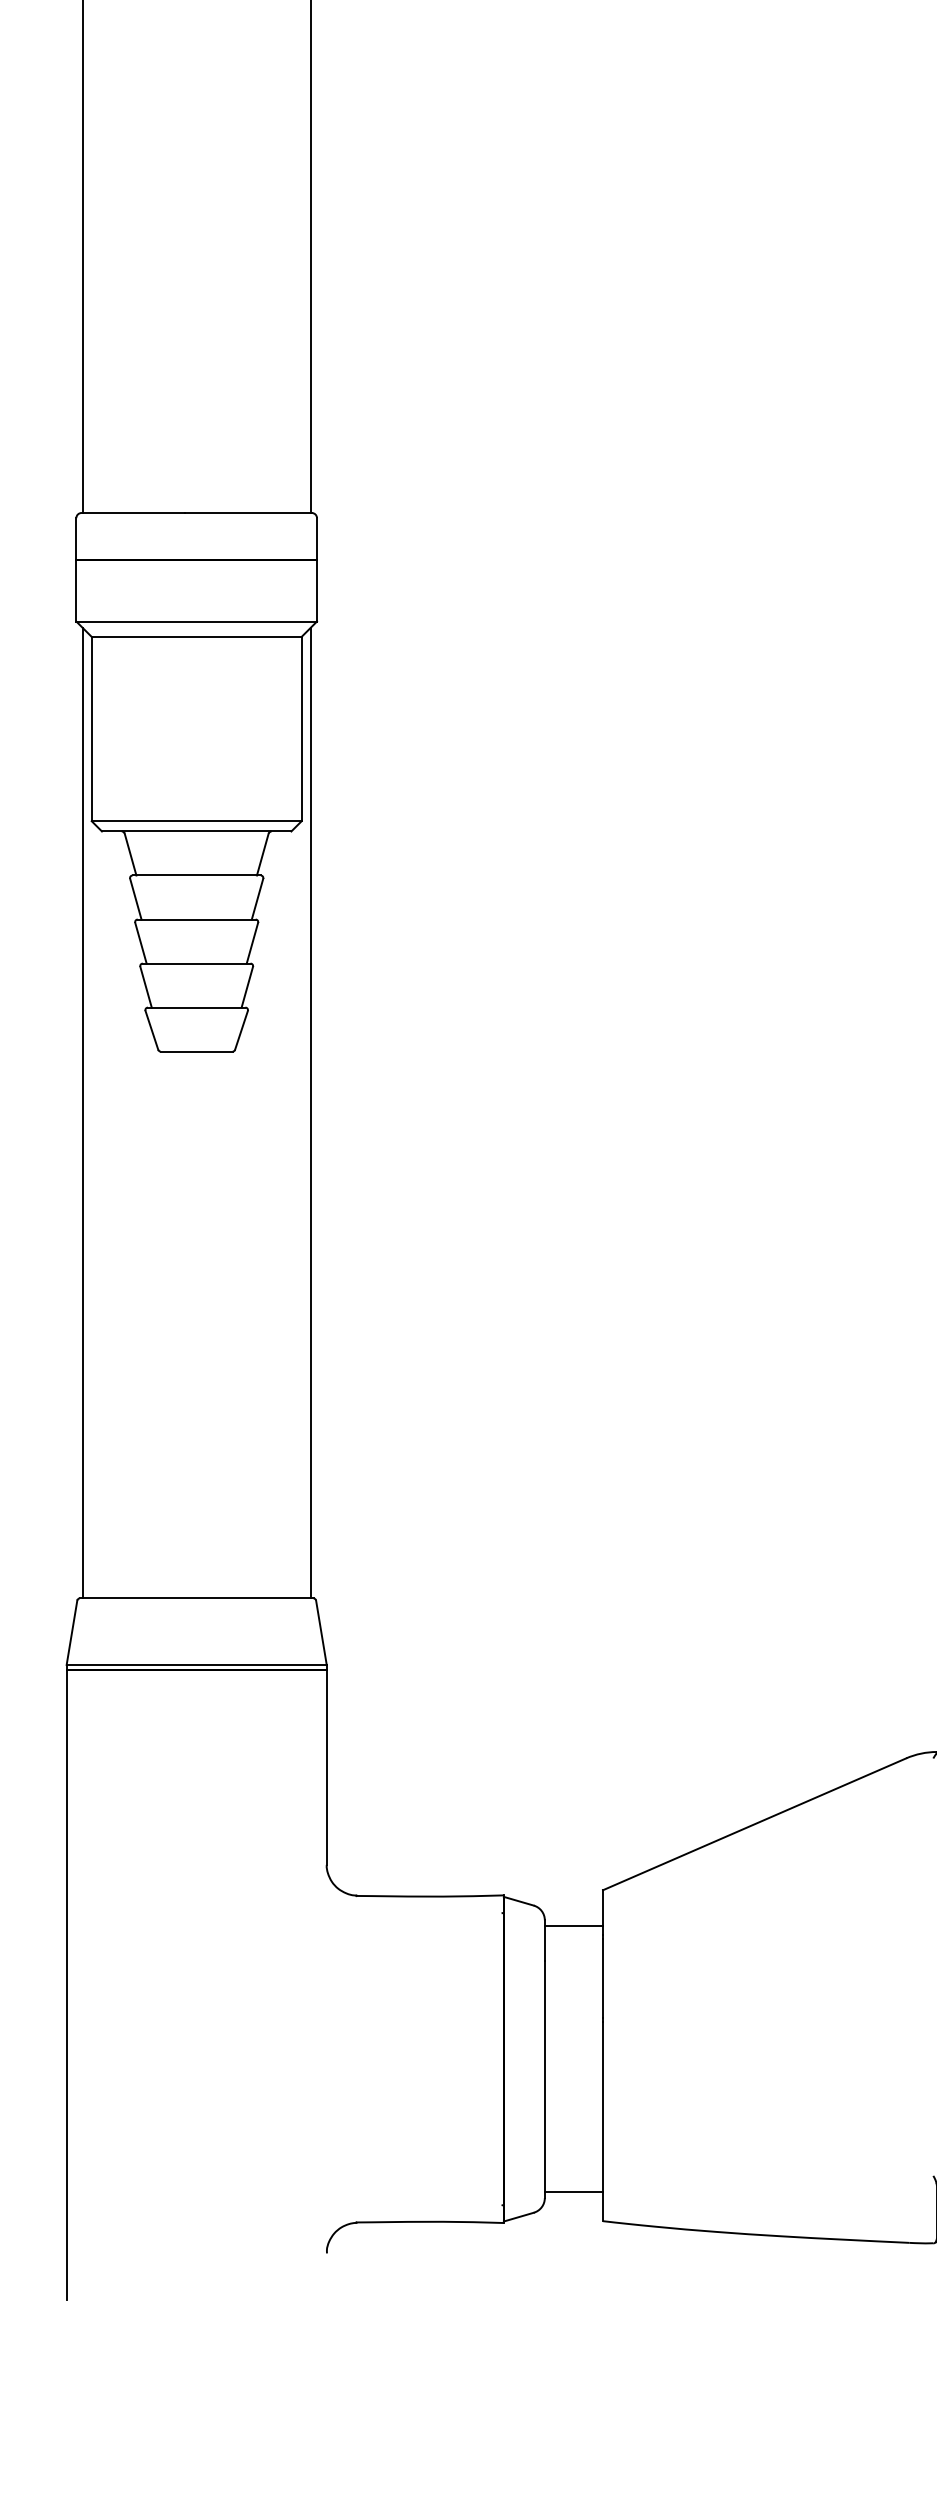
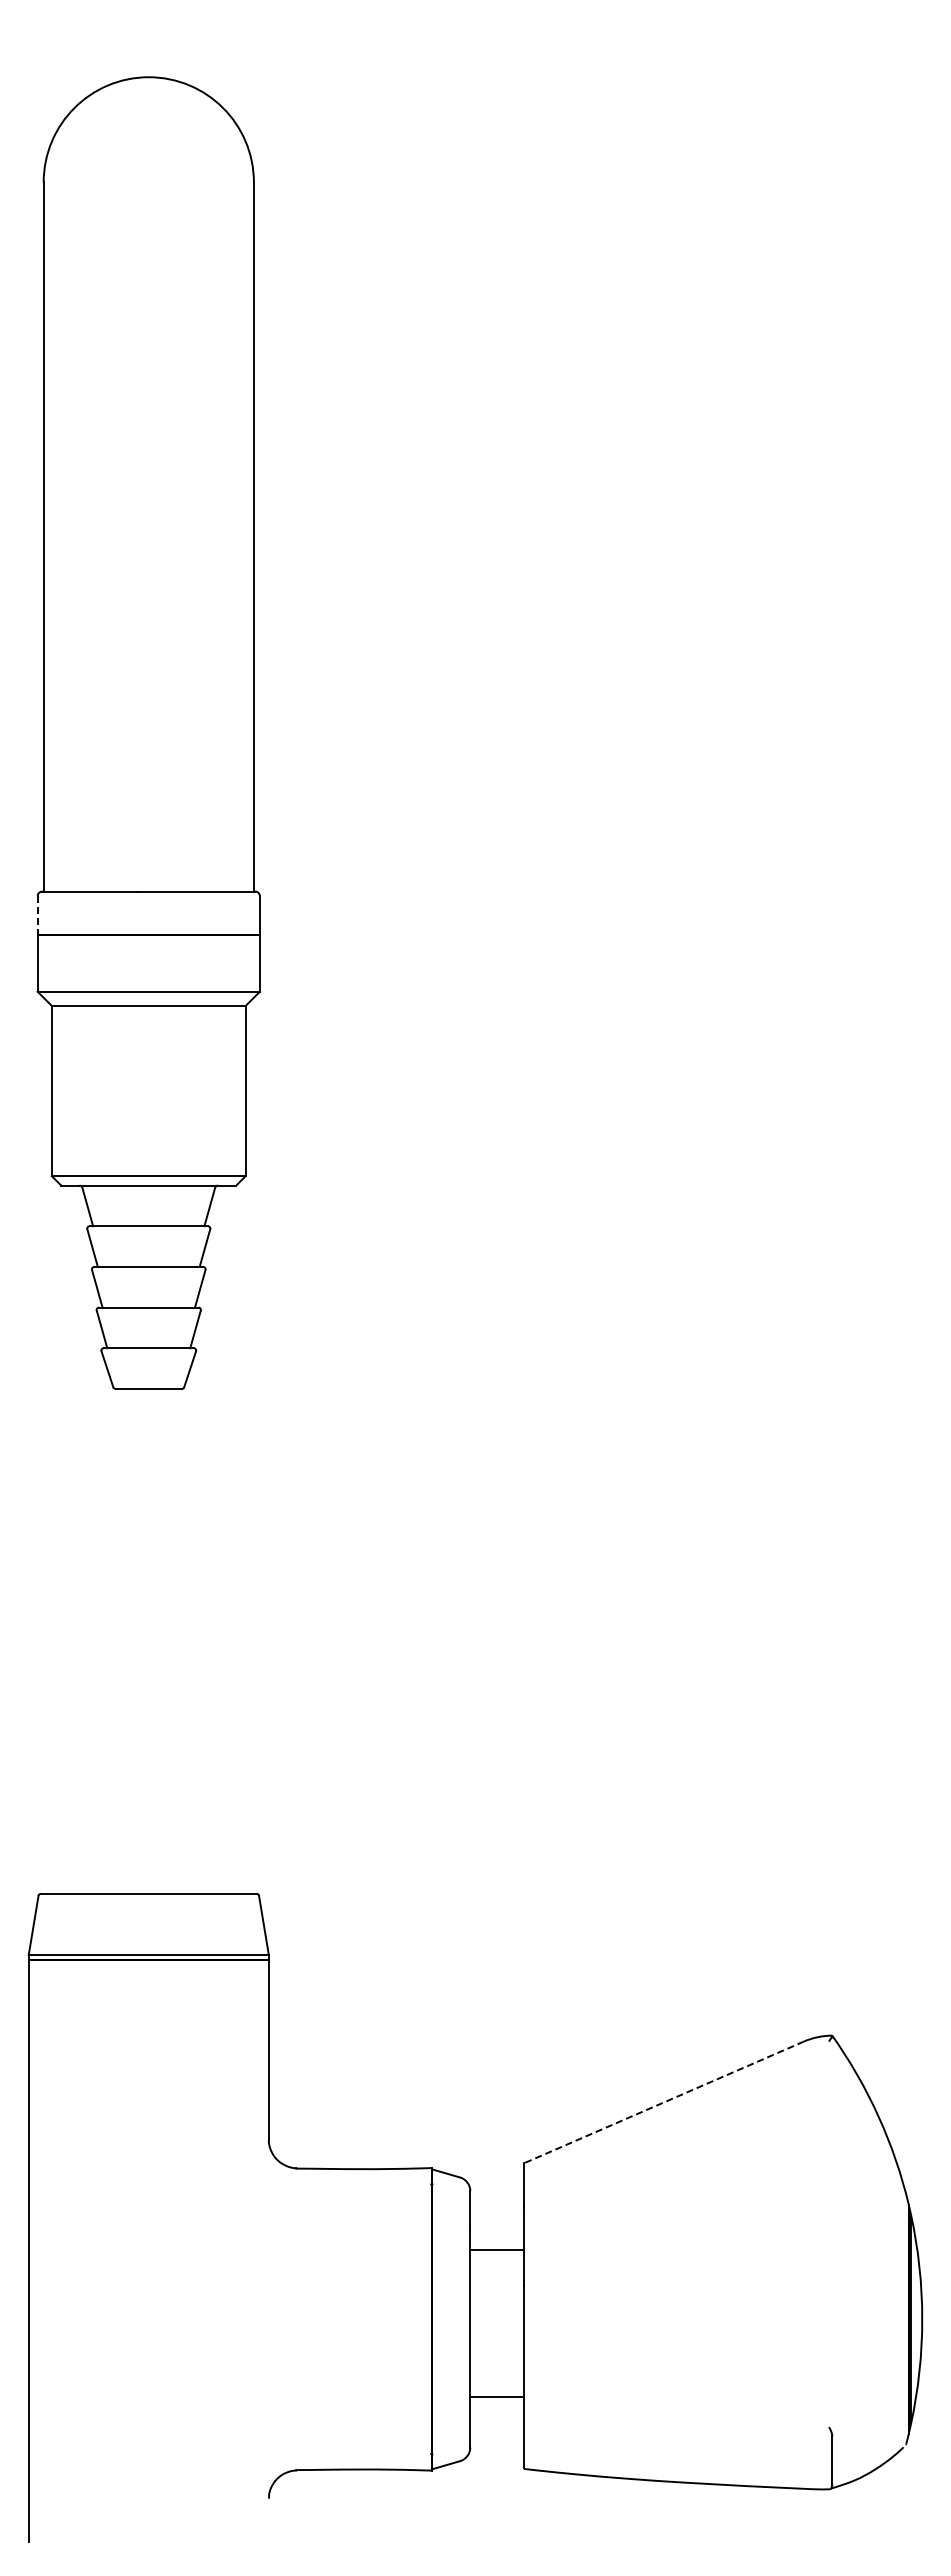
line: (76, 540) -> (37, 916), solid -> dashed
line: (82, 1112) -> (43, 1445), removed
line: (310, 1112) -> (253, 1445), removed
line: (755, 1824) -> (664, 2102), solid -> dashed
line: (574, 1926) -> (497, 2250), moved
line: (574, 2192) -> (497, 2397), moved

